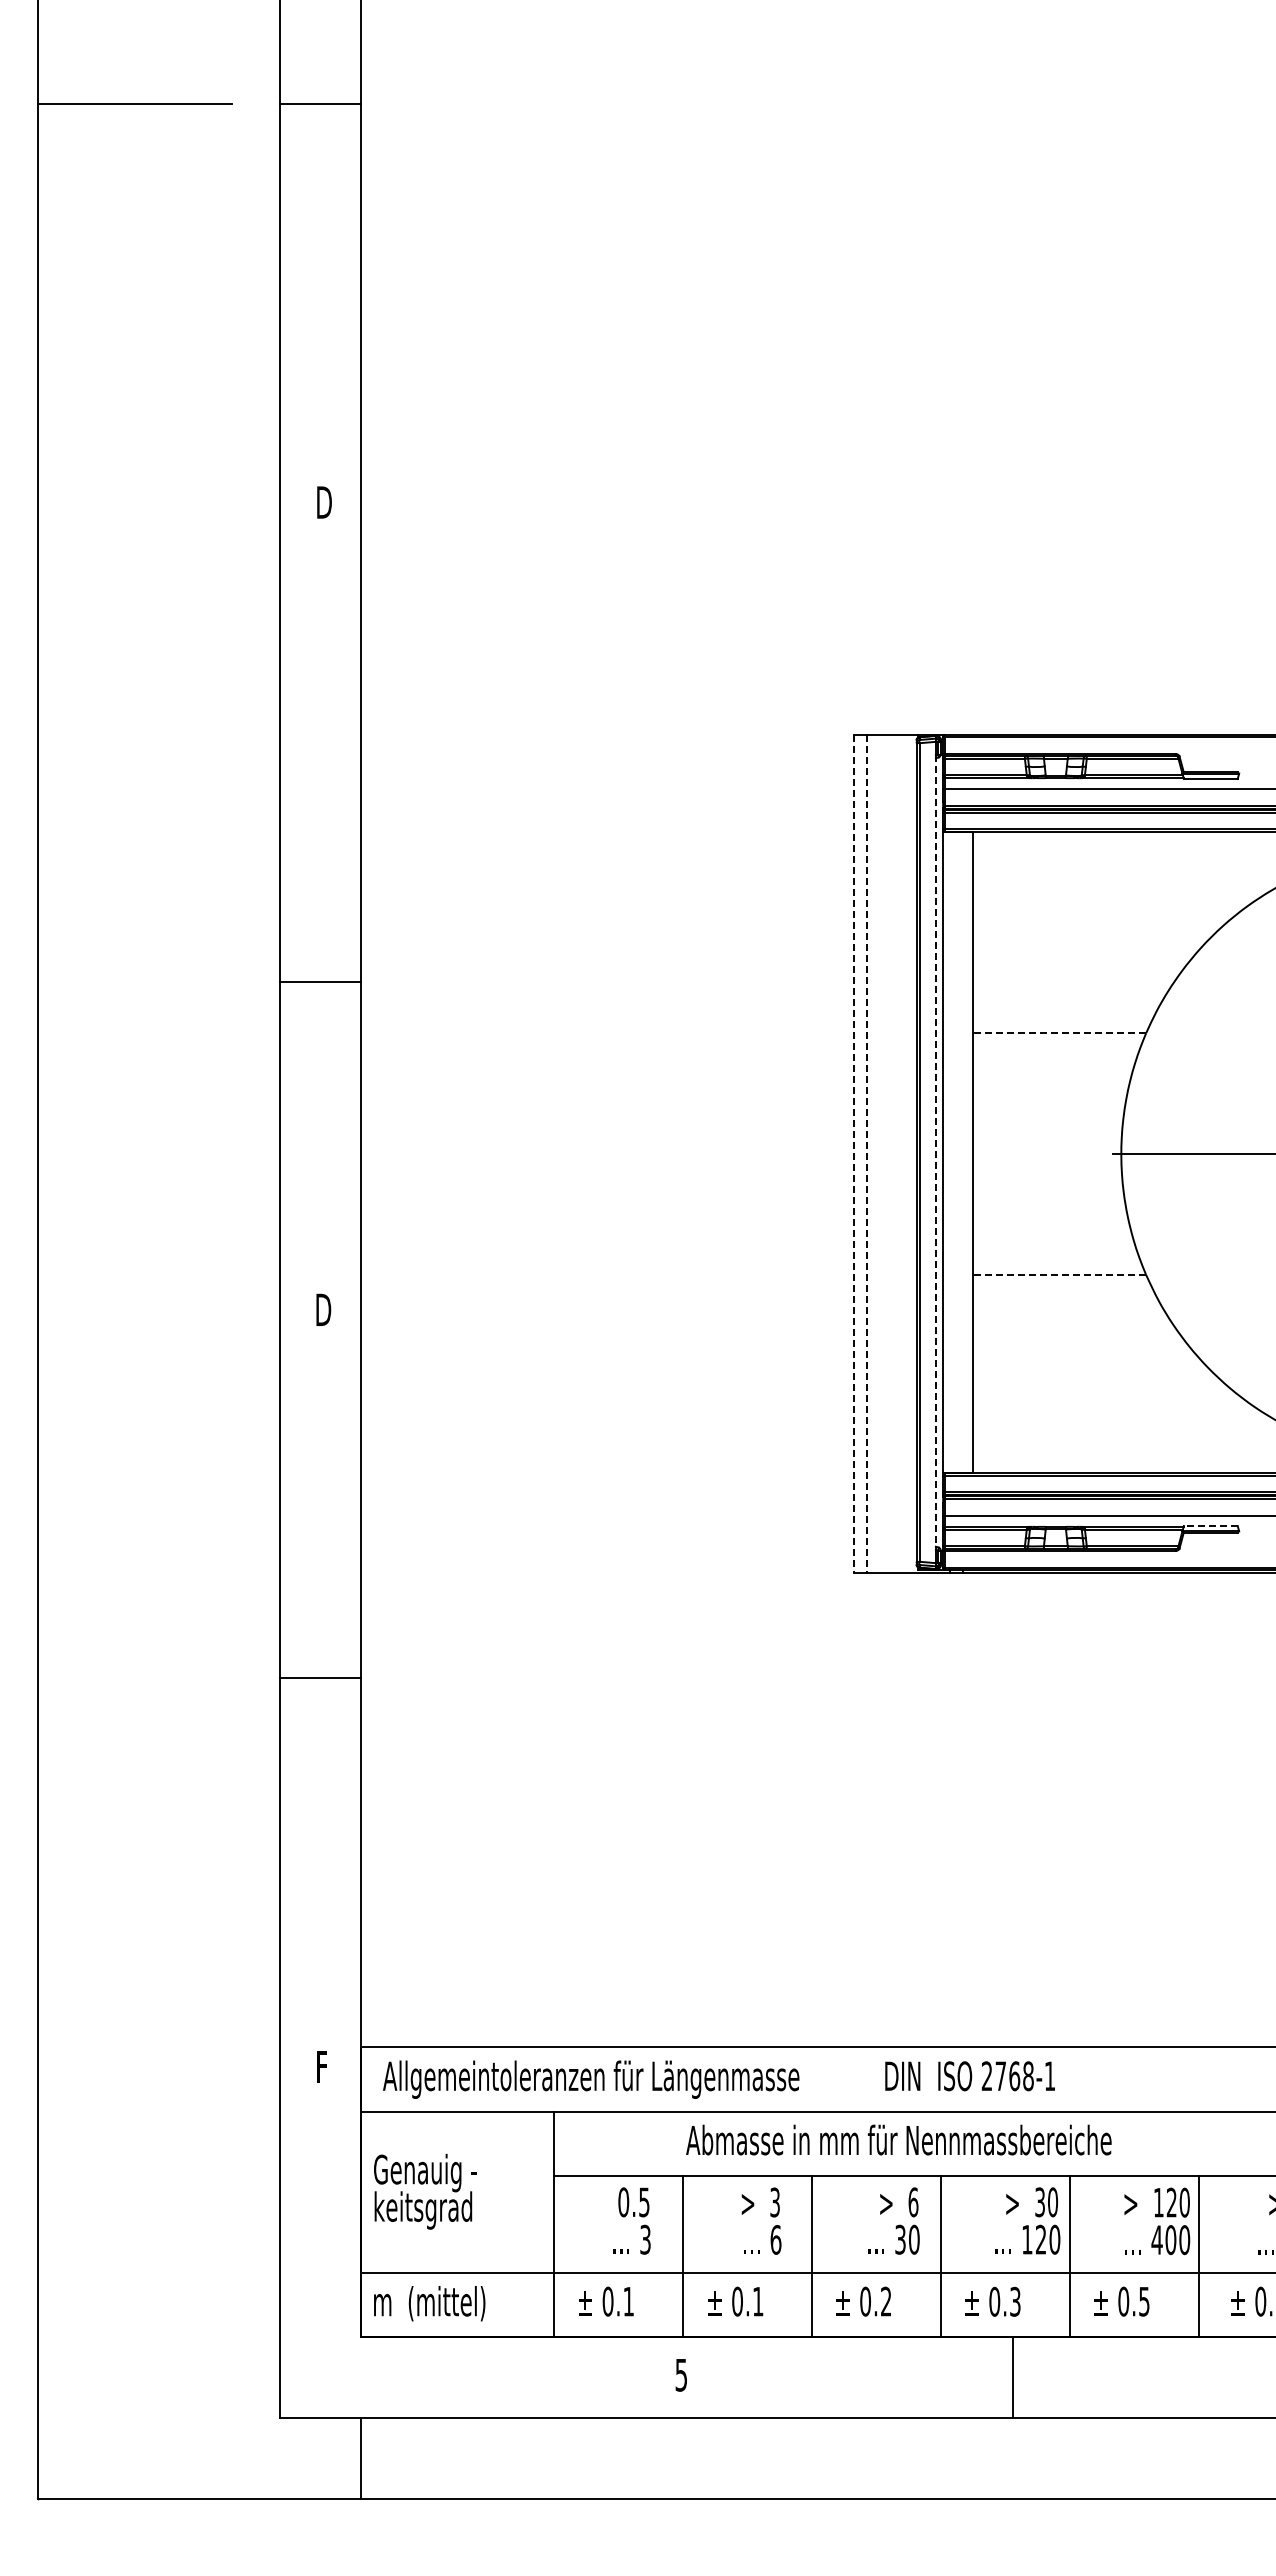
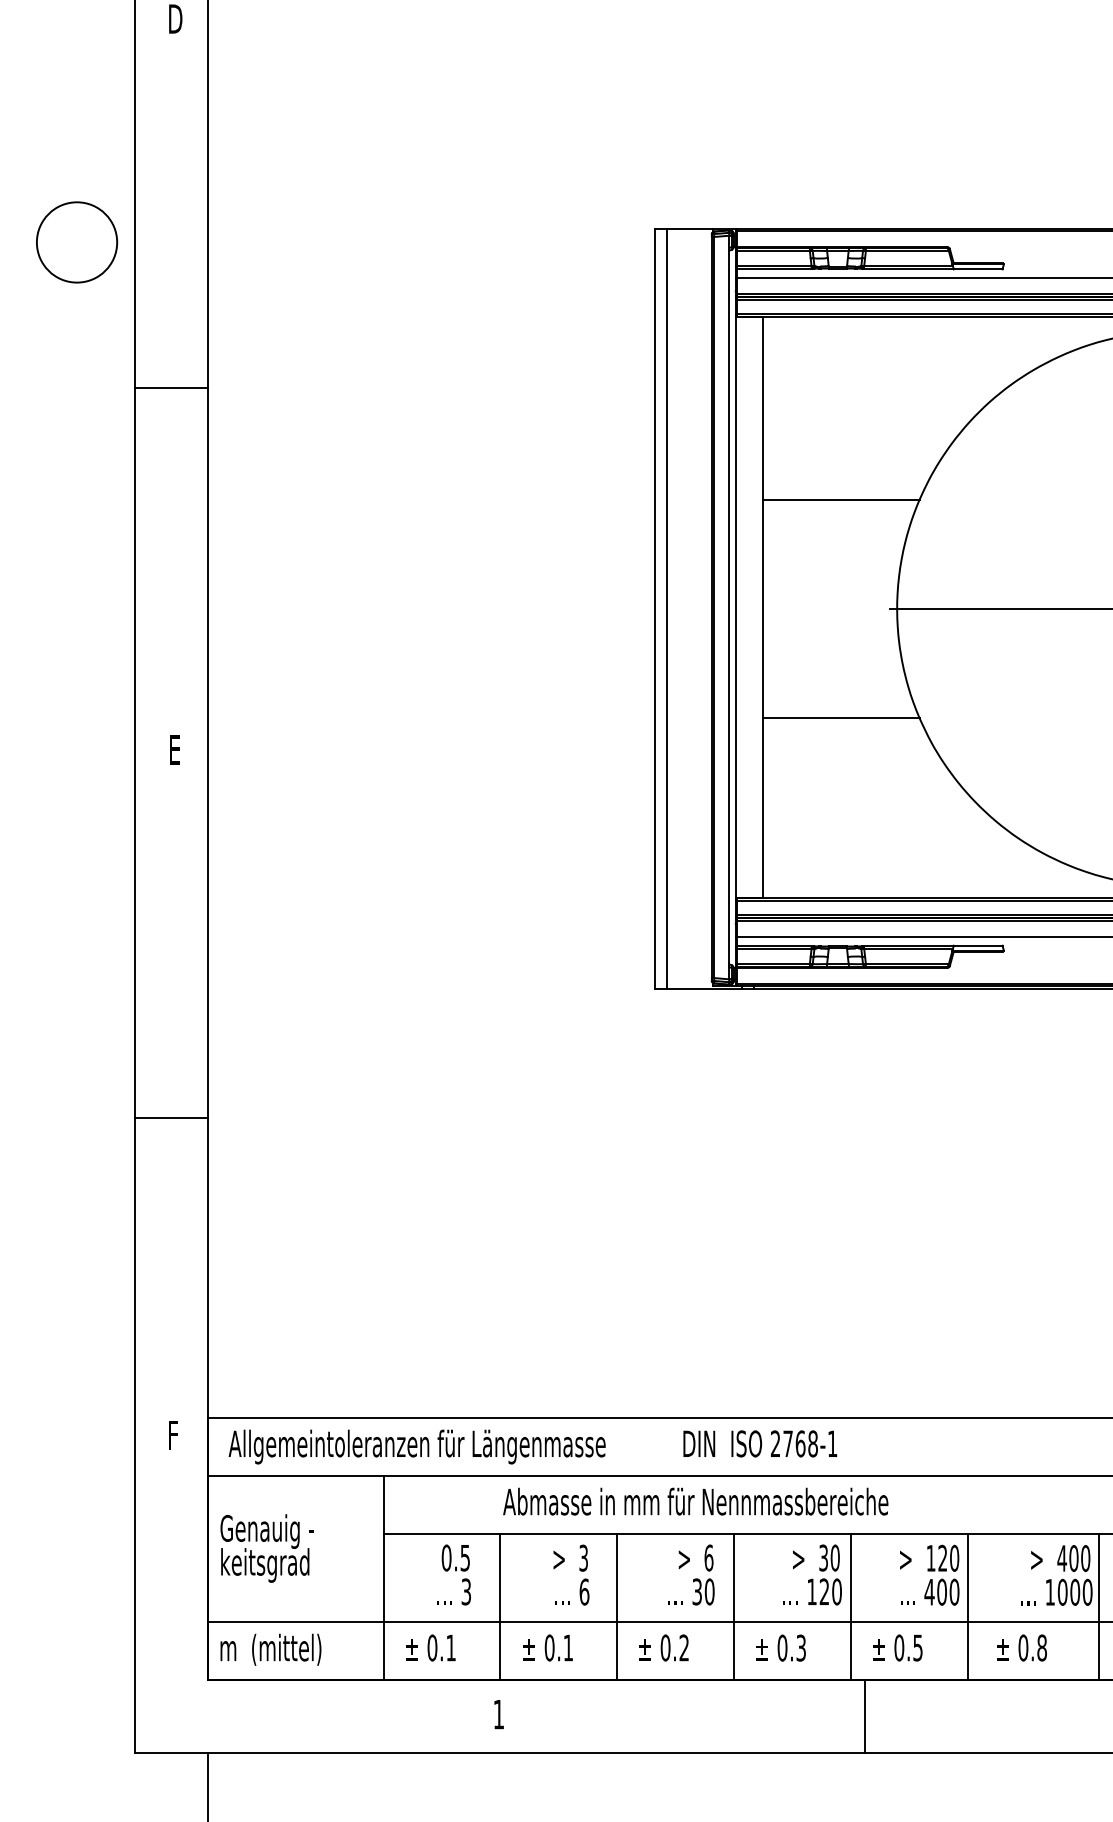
circle: (215, 749) -> (77, 242), added
line: (320, 981) -> (172, 388), moved
line: (1059, 1033) -> (841, 499), dashed -> solid
line: (935, 1153) -> (728, 608), dashed -> solid
line: (853, 1154) -> (654, 609), dashed -> solid
line: (866, 1154) -> (666, 609), dashed -> solid
line: (1059, 1274) -> (841, 717), dashed -> solid
text: (323, 1309) -> (174, 749), D -> E
line: (1210, 1526) -> (977, 946), dashed -> solid
line: (320, 1677) -> (172, 1118), moved
text: (680, 2375) -> (498, 1714), 5 -> 1
line: (1013, 2377) -> (865, 1716), moved

